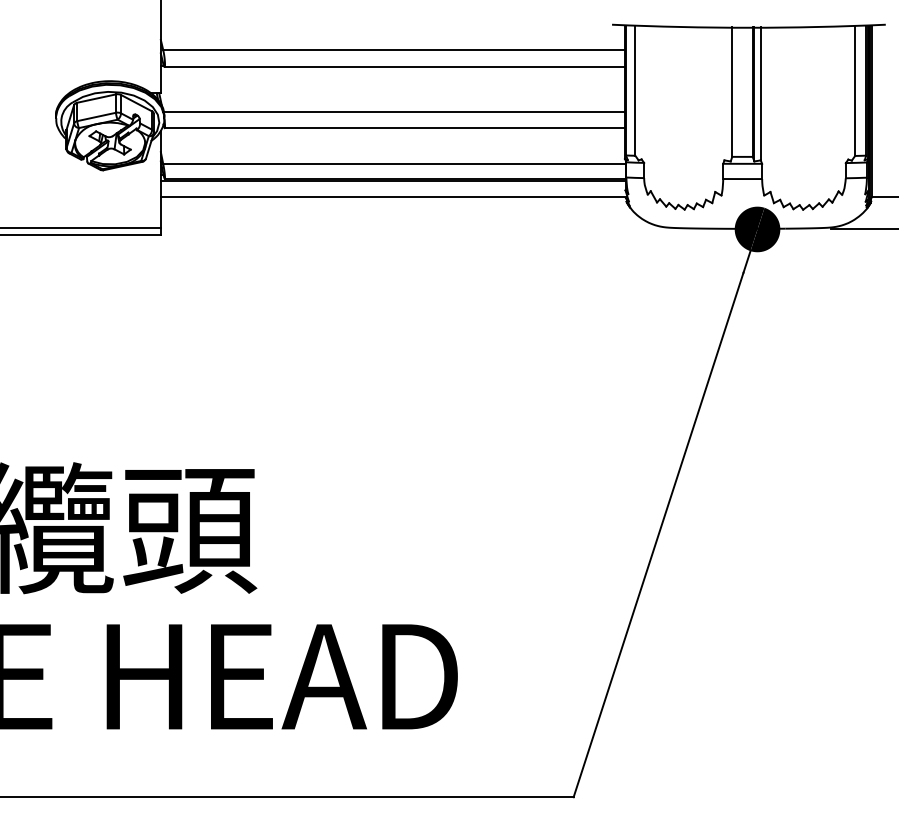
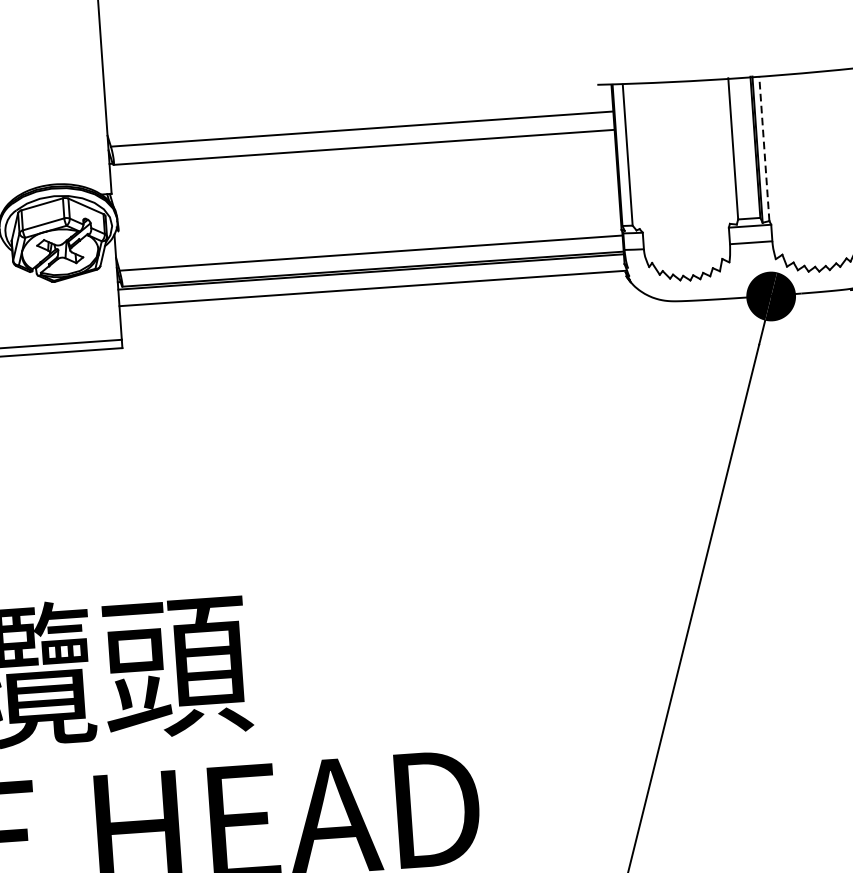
line: (760, 93) -> (764, 148), solid -> dashed
line: (394, 112) -> (367, 196), removed
line: (394, 128) -> (368, 214), removed

